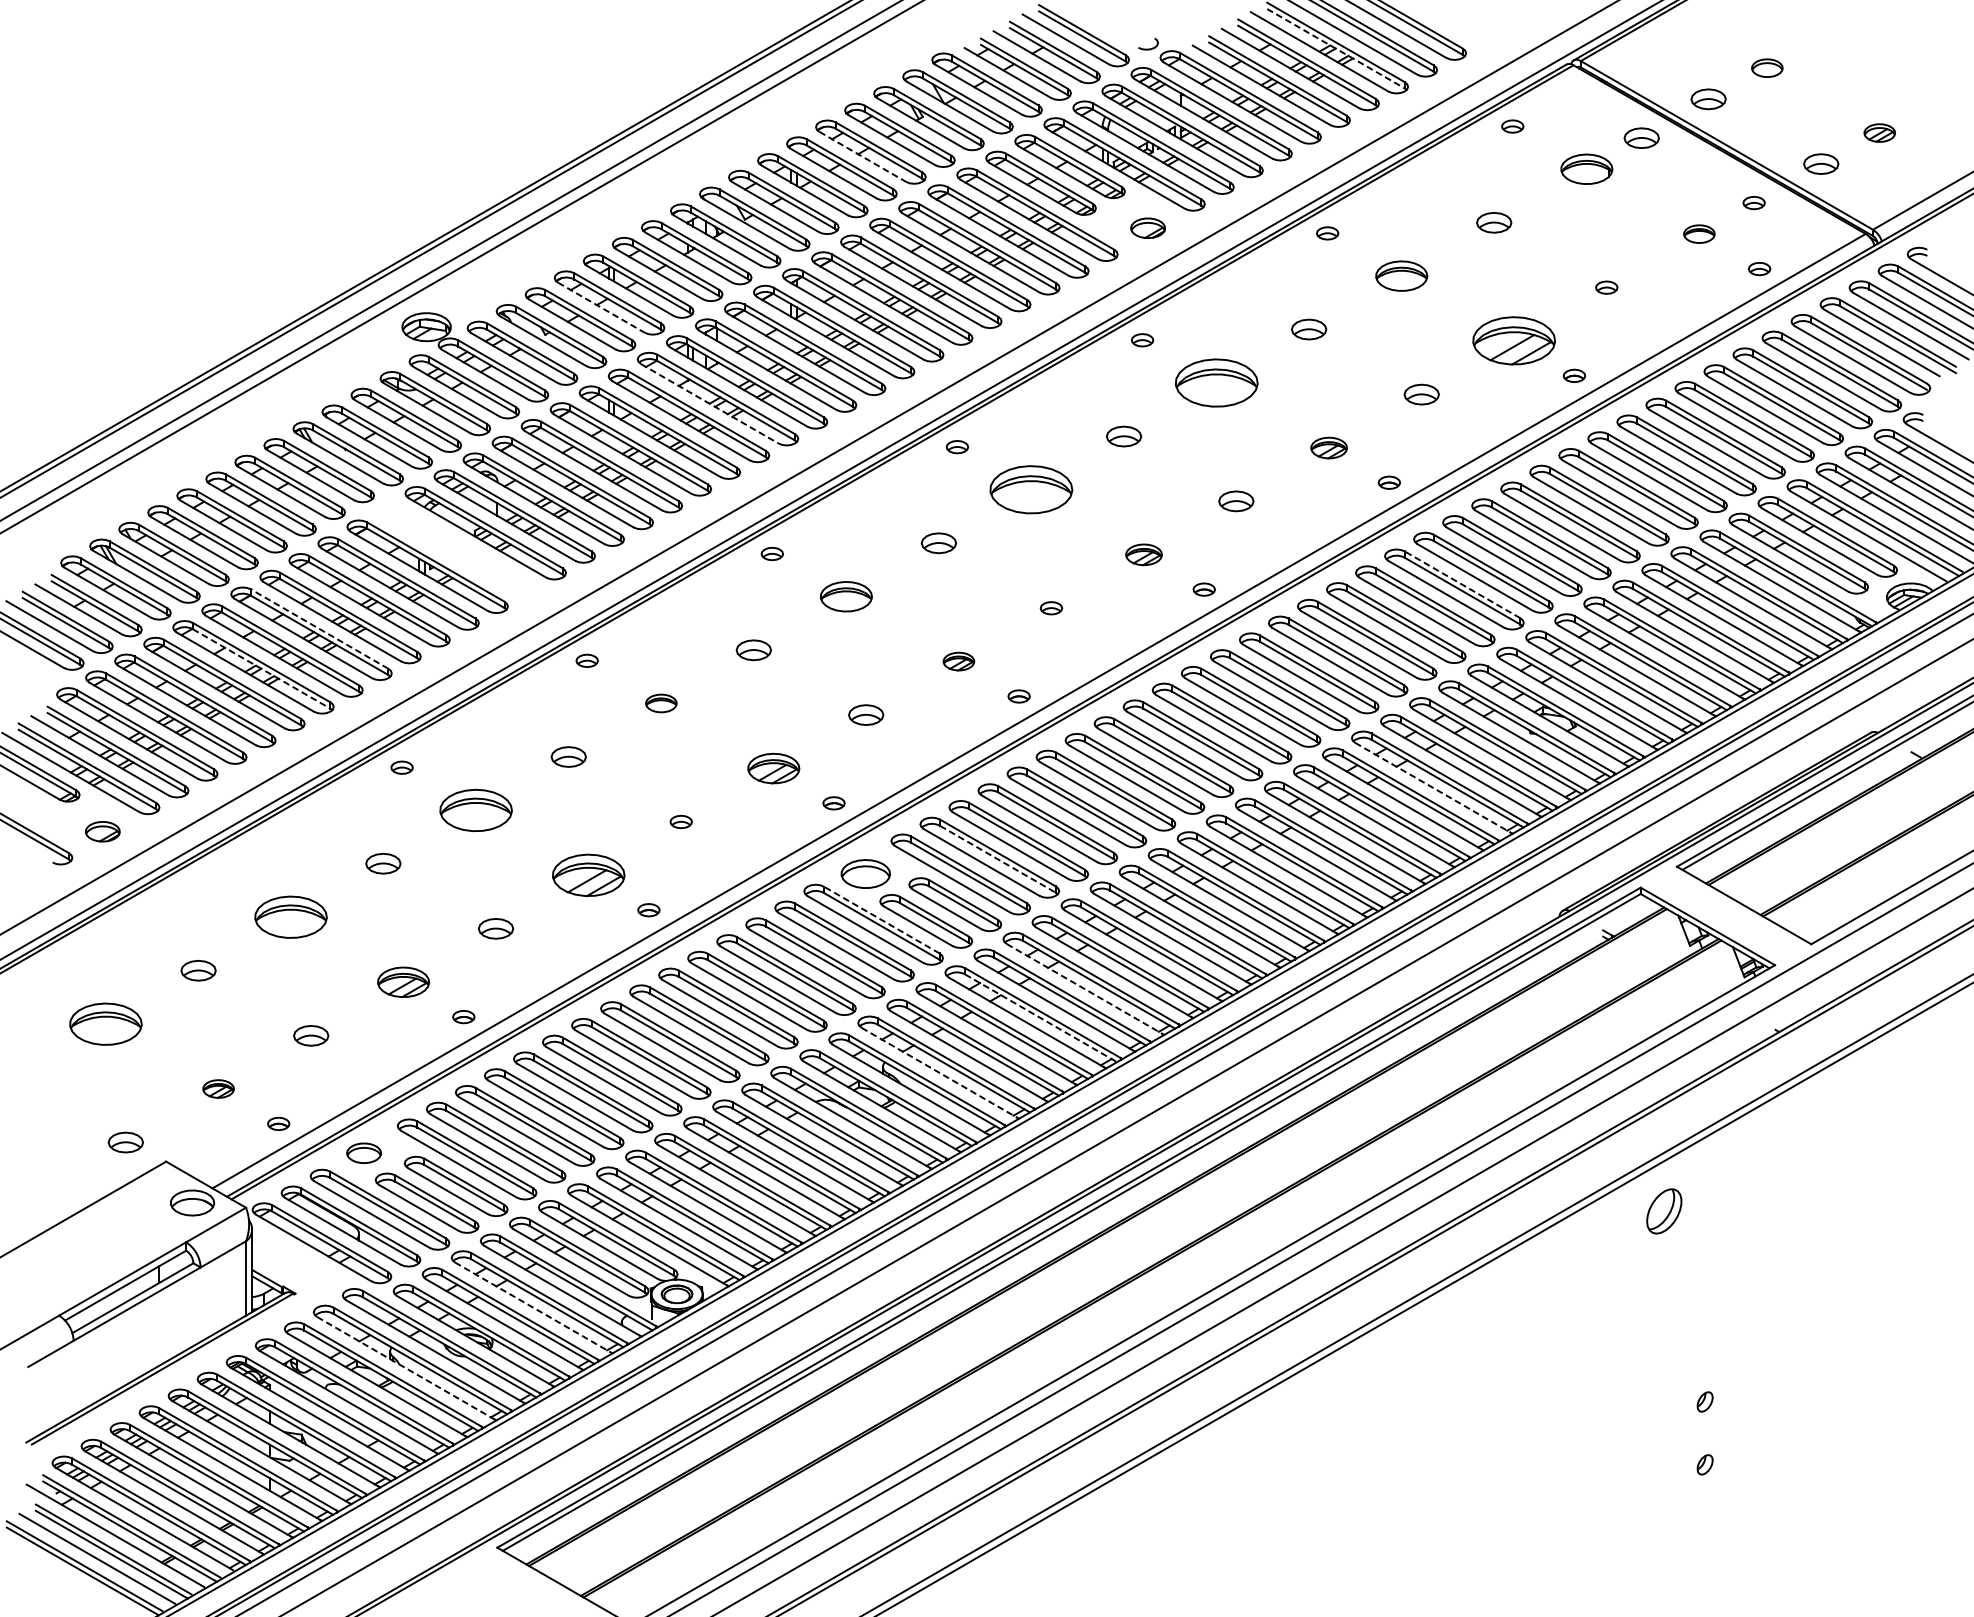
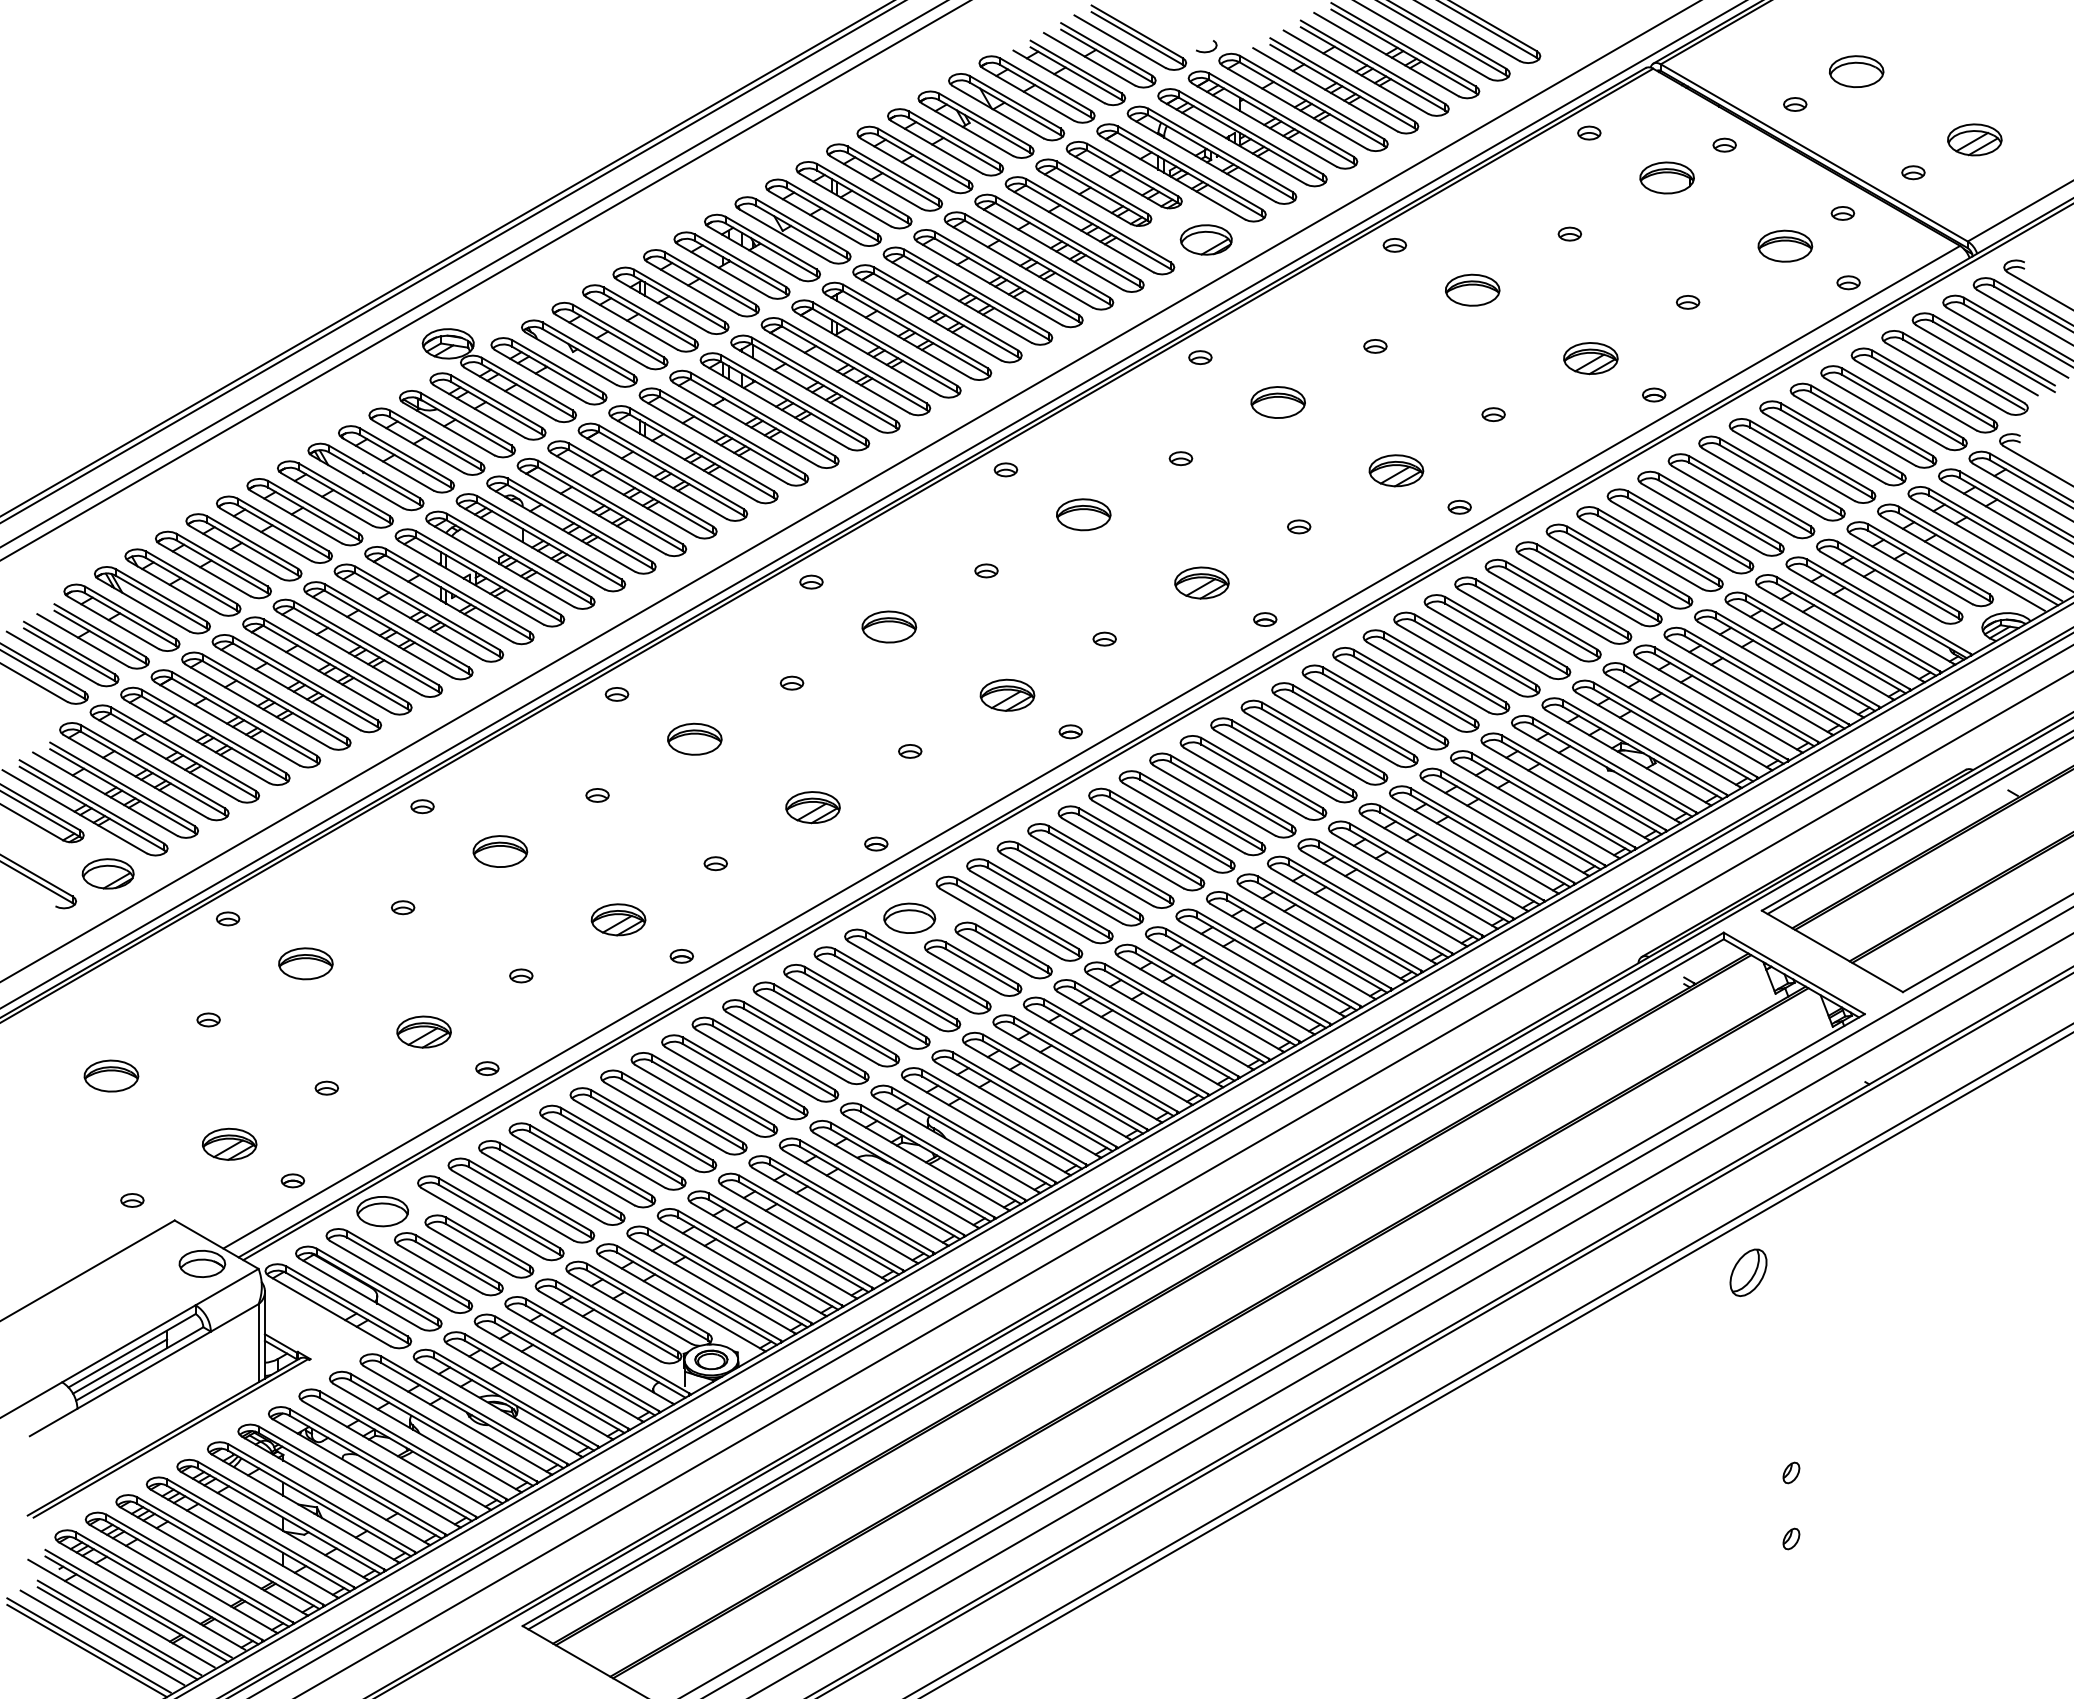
line: (1336, 48) -> (1404, 51), dashed -> solid
part: (1767, 67) -> (1856, 71), size x1.67
part: (1709, 99) -> (1795, 104), size x0.62
part: (1879, 132) -> (1974, 139), size x1.67
part: (1641, 137) -> (1724, 144), size x0.62
line: (862, 156) -> (906, 164), dashed -> solid
part: (1821, 164) -> (1913, 172), size x0.62
part: (1493, 222) -> (1569, 233), size x0.62
part: (1147, 227) -> (1205, 239), size x1.43
part: (1699, 233) -> (1785, 245), size x1.67
line: (601, 307) -> (631, 323), dashed -> solid
part: (1309, 329) -> (1375, 346), size x0.62
part: (1513, 341) -> (1590, 358), size x0.62
part: (1215, 383) -> (1277, 402), size x0.62
part: (1421, 394) -> (1493, 414), size x0.62
line: (710, 403) -> (746, 424), dashed -> solid
part: (1123, 436) -> (1180, 458), size x0.62
part: (1329, 447) -> (1396, 470), size x1.43
part: (1031, 489) -> (1083, 514), size x0.62
part: (1236, 501) -> (1299, 526), size x0.62
part: (938, 542) -> (986, 570), size x0.62
part: (456, 549) -> (479, 577), added
part: (1143, 554) -> (1201, 582), size x1.43
line: (1462, 584) -> (1536, 614), dashed -> solid
line: (319, 628) -> (335, 660), dashed -> solid
part: (753, 649) -> (791, 682), size x0.62
part: (958, 660) -> (1007, 694), size x1.67
line: (262, 669) -> (275, 703), dashed -> solid
part: (660, 702) -> (694, 738), size x1.67
part: (866, 715) -> (910, 751), size x0.62
part: (568, 757) -> (597, 795), size x0.62
line: (1433, 788) -> (1506, 828), dashed -> solid
part: (476, 810) -> (500, 851), size x0.71
part: (102, 831) -> (107, 873), size x1.43
line: (997, 859) -> (1048, 903), dashed -> solid
part: (383, 863) -> (403, 907), size x0.62
part: (217, 874) -> (228, 918), added
part: (588, 875) -> (618, 919), size x0.71
part: (290, 917) -> (305, 963), size x0.71
line: (881, 919) -> (926, 966), dashed -> solid
part: (496, 928) -> (521, 975), size x0.62
part: (198, 970) -> (208, 1019), size x0.62
line: (1084, 989) -> (1139, 1039), dashed -> solid
line: (1041, 1018) -> (1094, 1070), dashed -> solid
part: (106, 1023) -> (111, 1075), size x0.71
part: (310, 1035) -> (326, 1087), size x0.62
line: (939, 1073) -> (987, 1127), dashed -> solid
part: (218, 1088) -> (229, 1143), size x1.67
part: (126, 1142) -> (132, 1200), size x0.62
part: (363, 1153) -> (382, 1211), size x1.43
line: (114, 1300) -> (120, 1366), added
line: (533, 1307) -> (560, 1373), dashed -> solid
line: (405, 1368) -> (426, 1437), dashed -> solid

